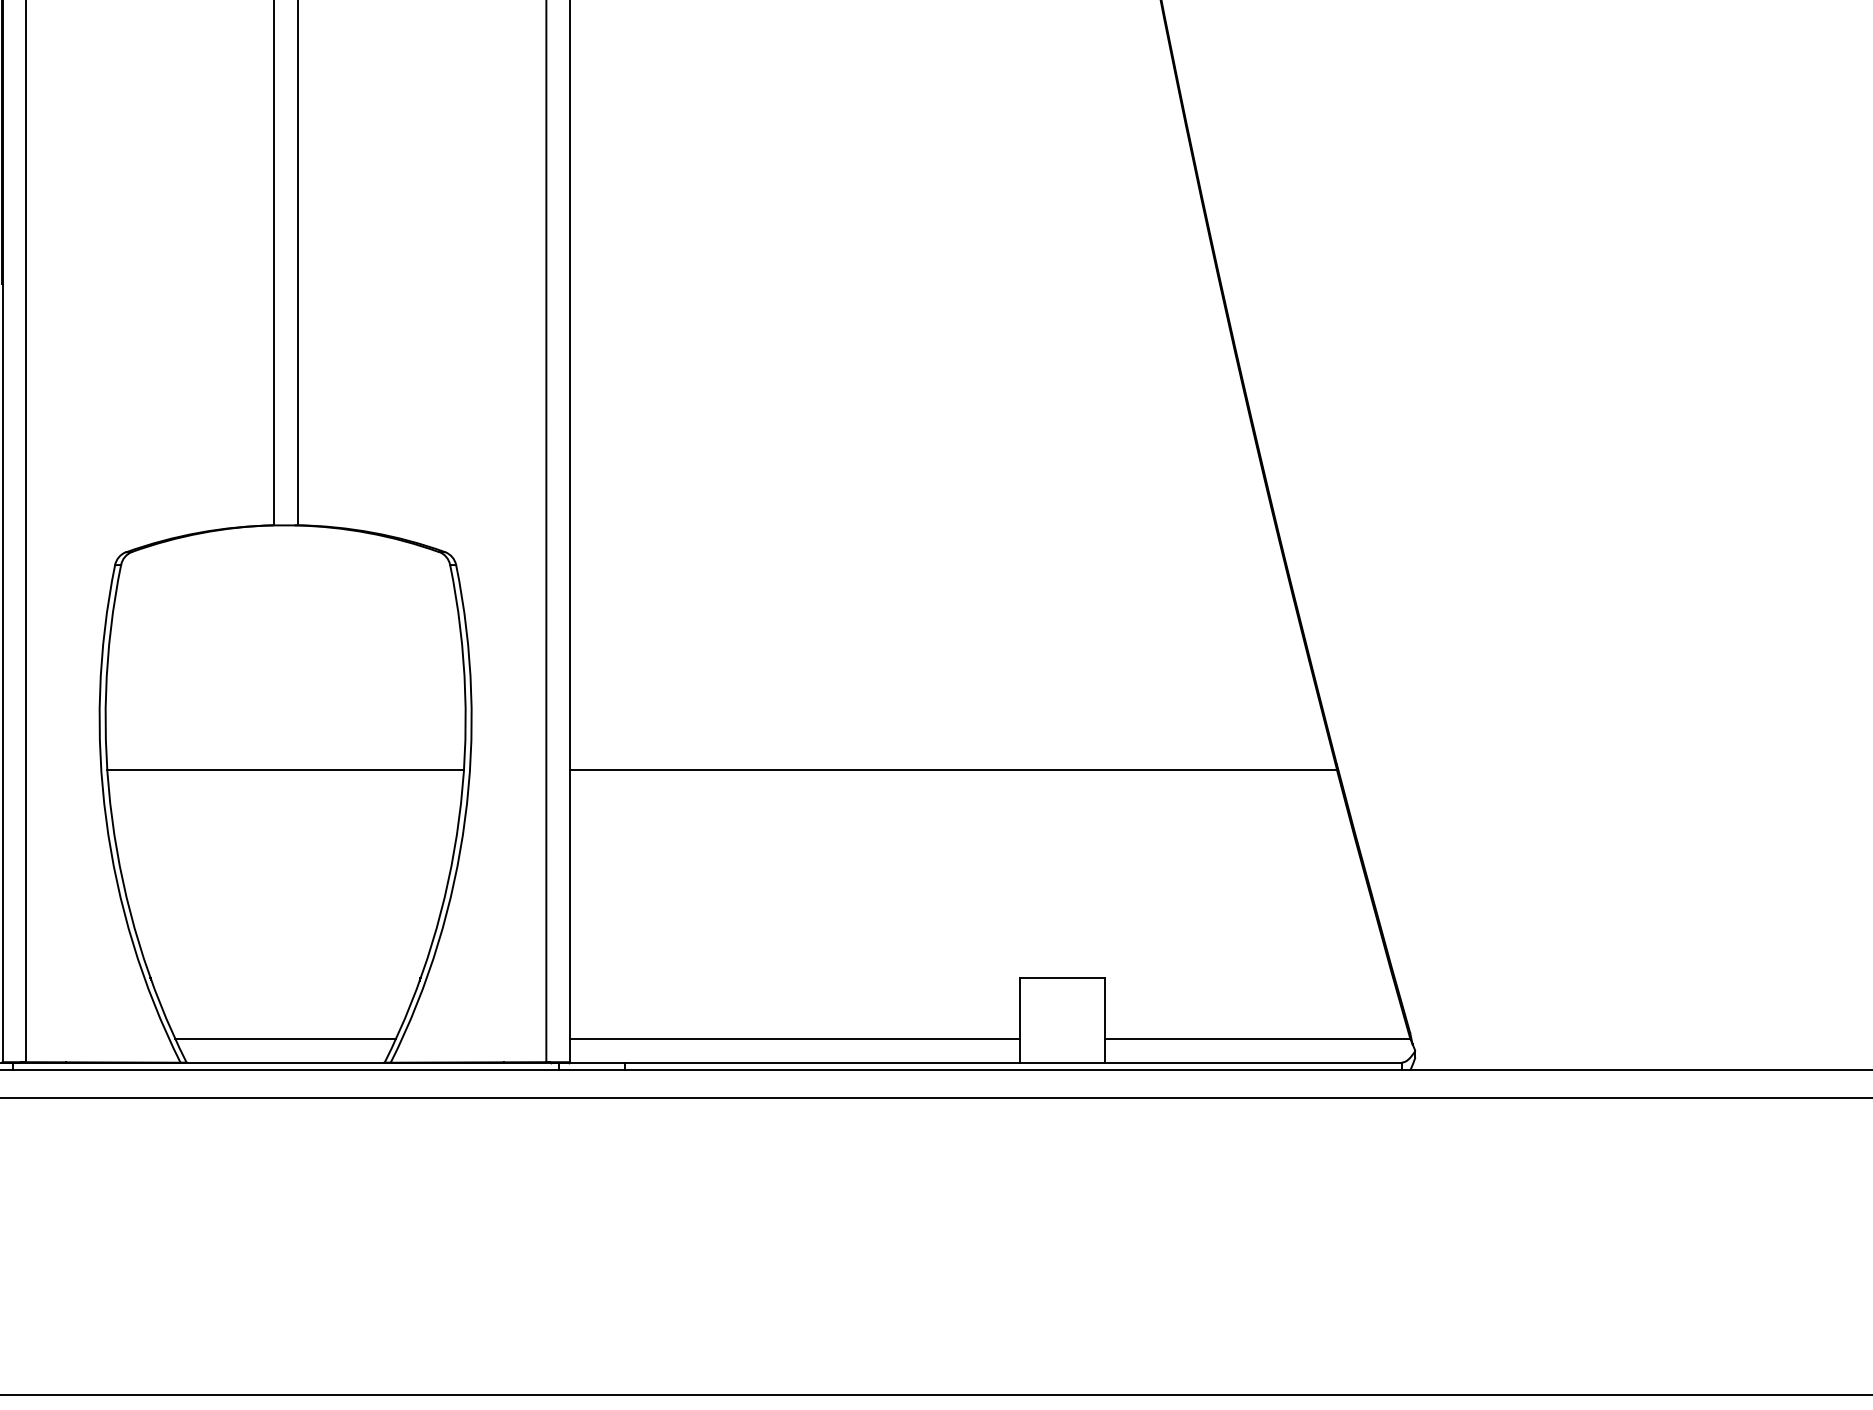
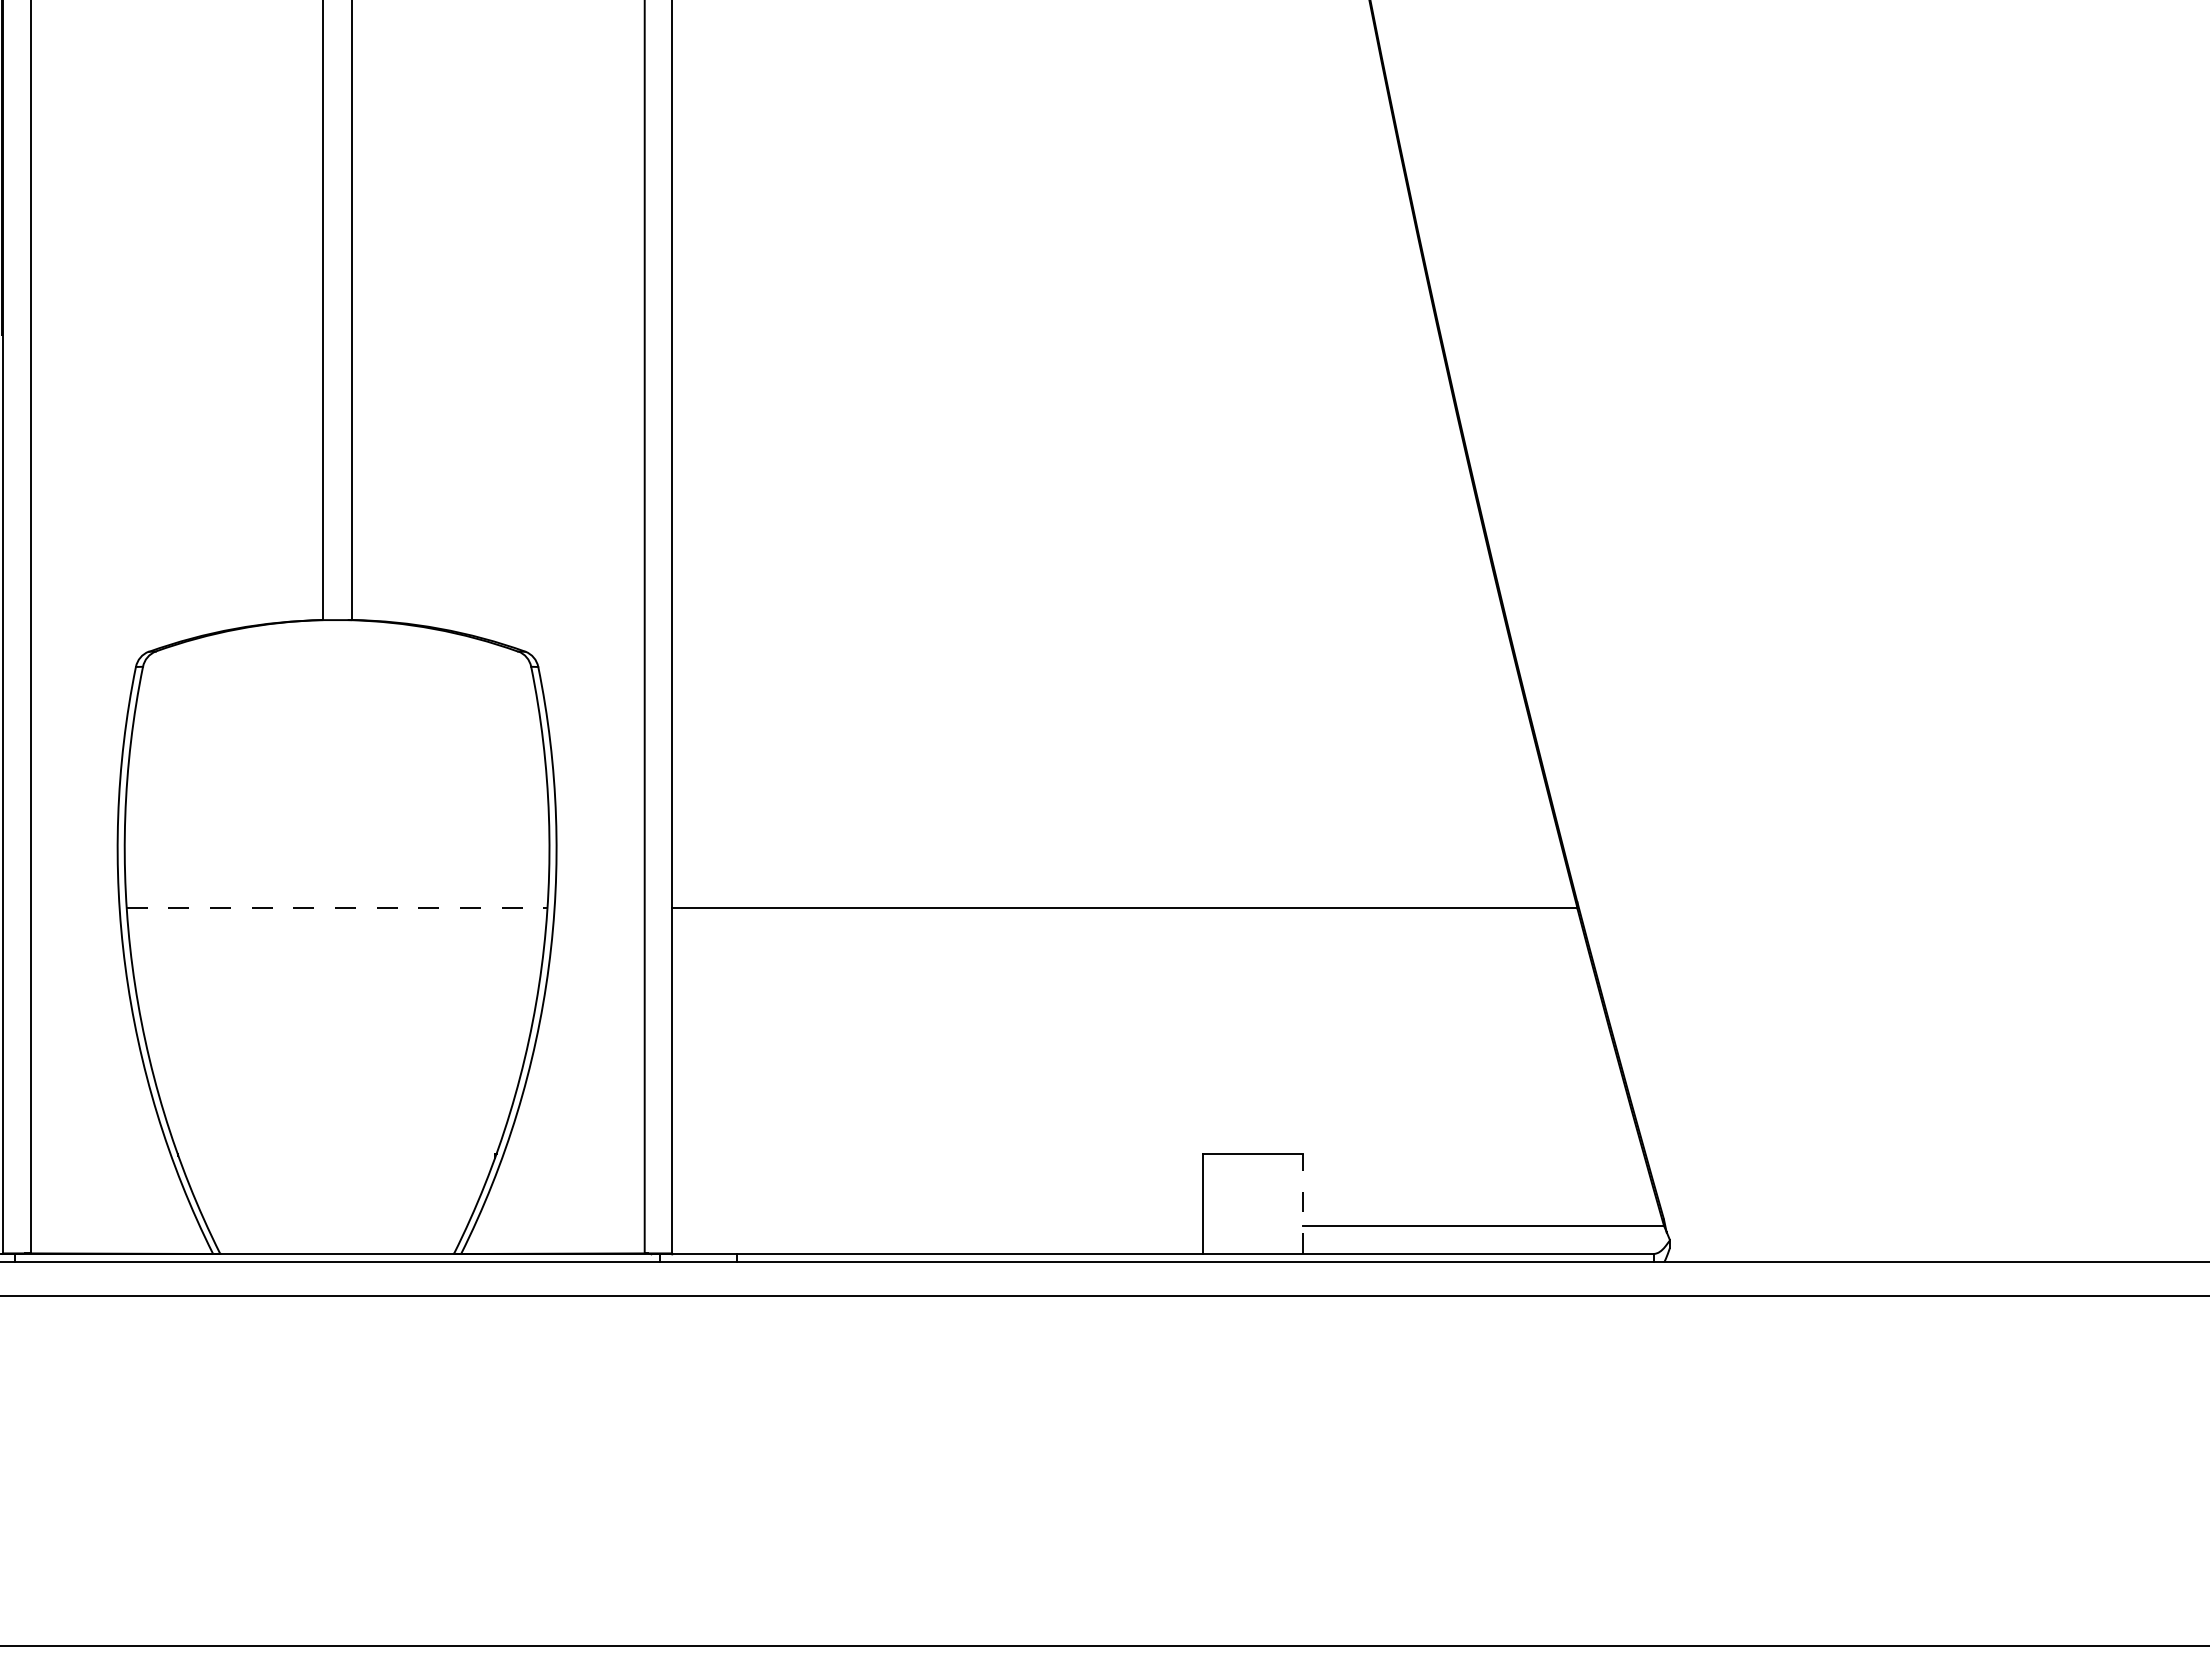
line: (285, 769) -> (337, 908), solid -> dashed
line: (1104, 1020) -> (1303, 1204), solid -> dashed
line: (285, 1038) -> (336, 1225), removed
line: (794, 1038) -> (937, 1225), removed

